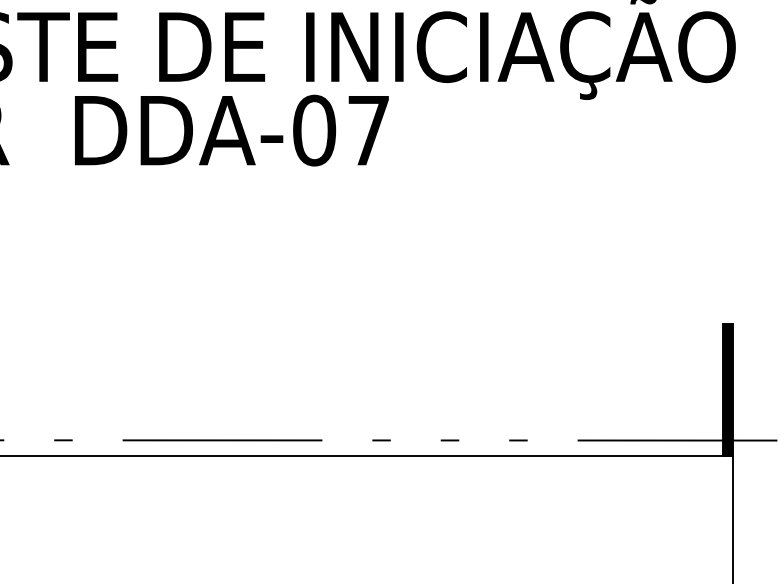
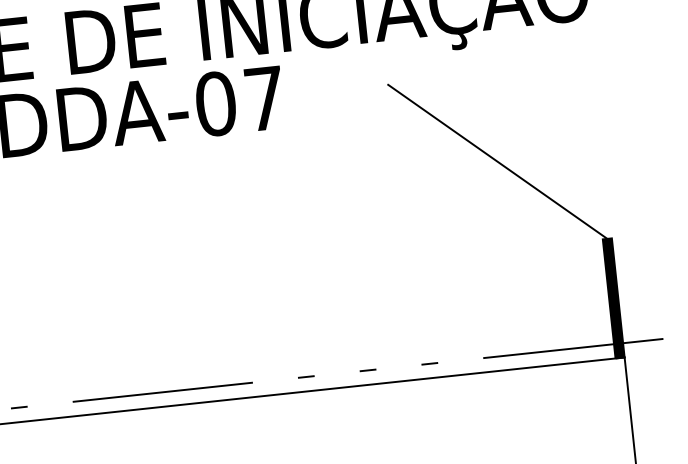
line: (616, 226) -> (497, 161), added

